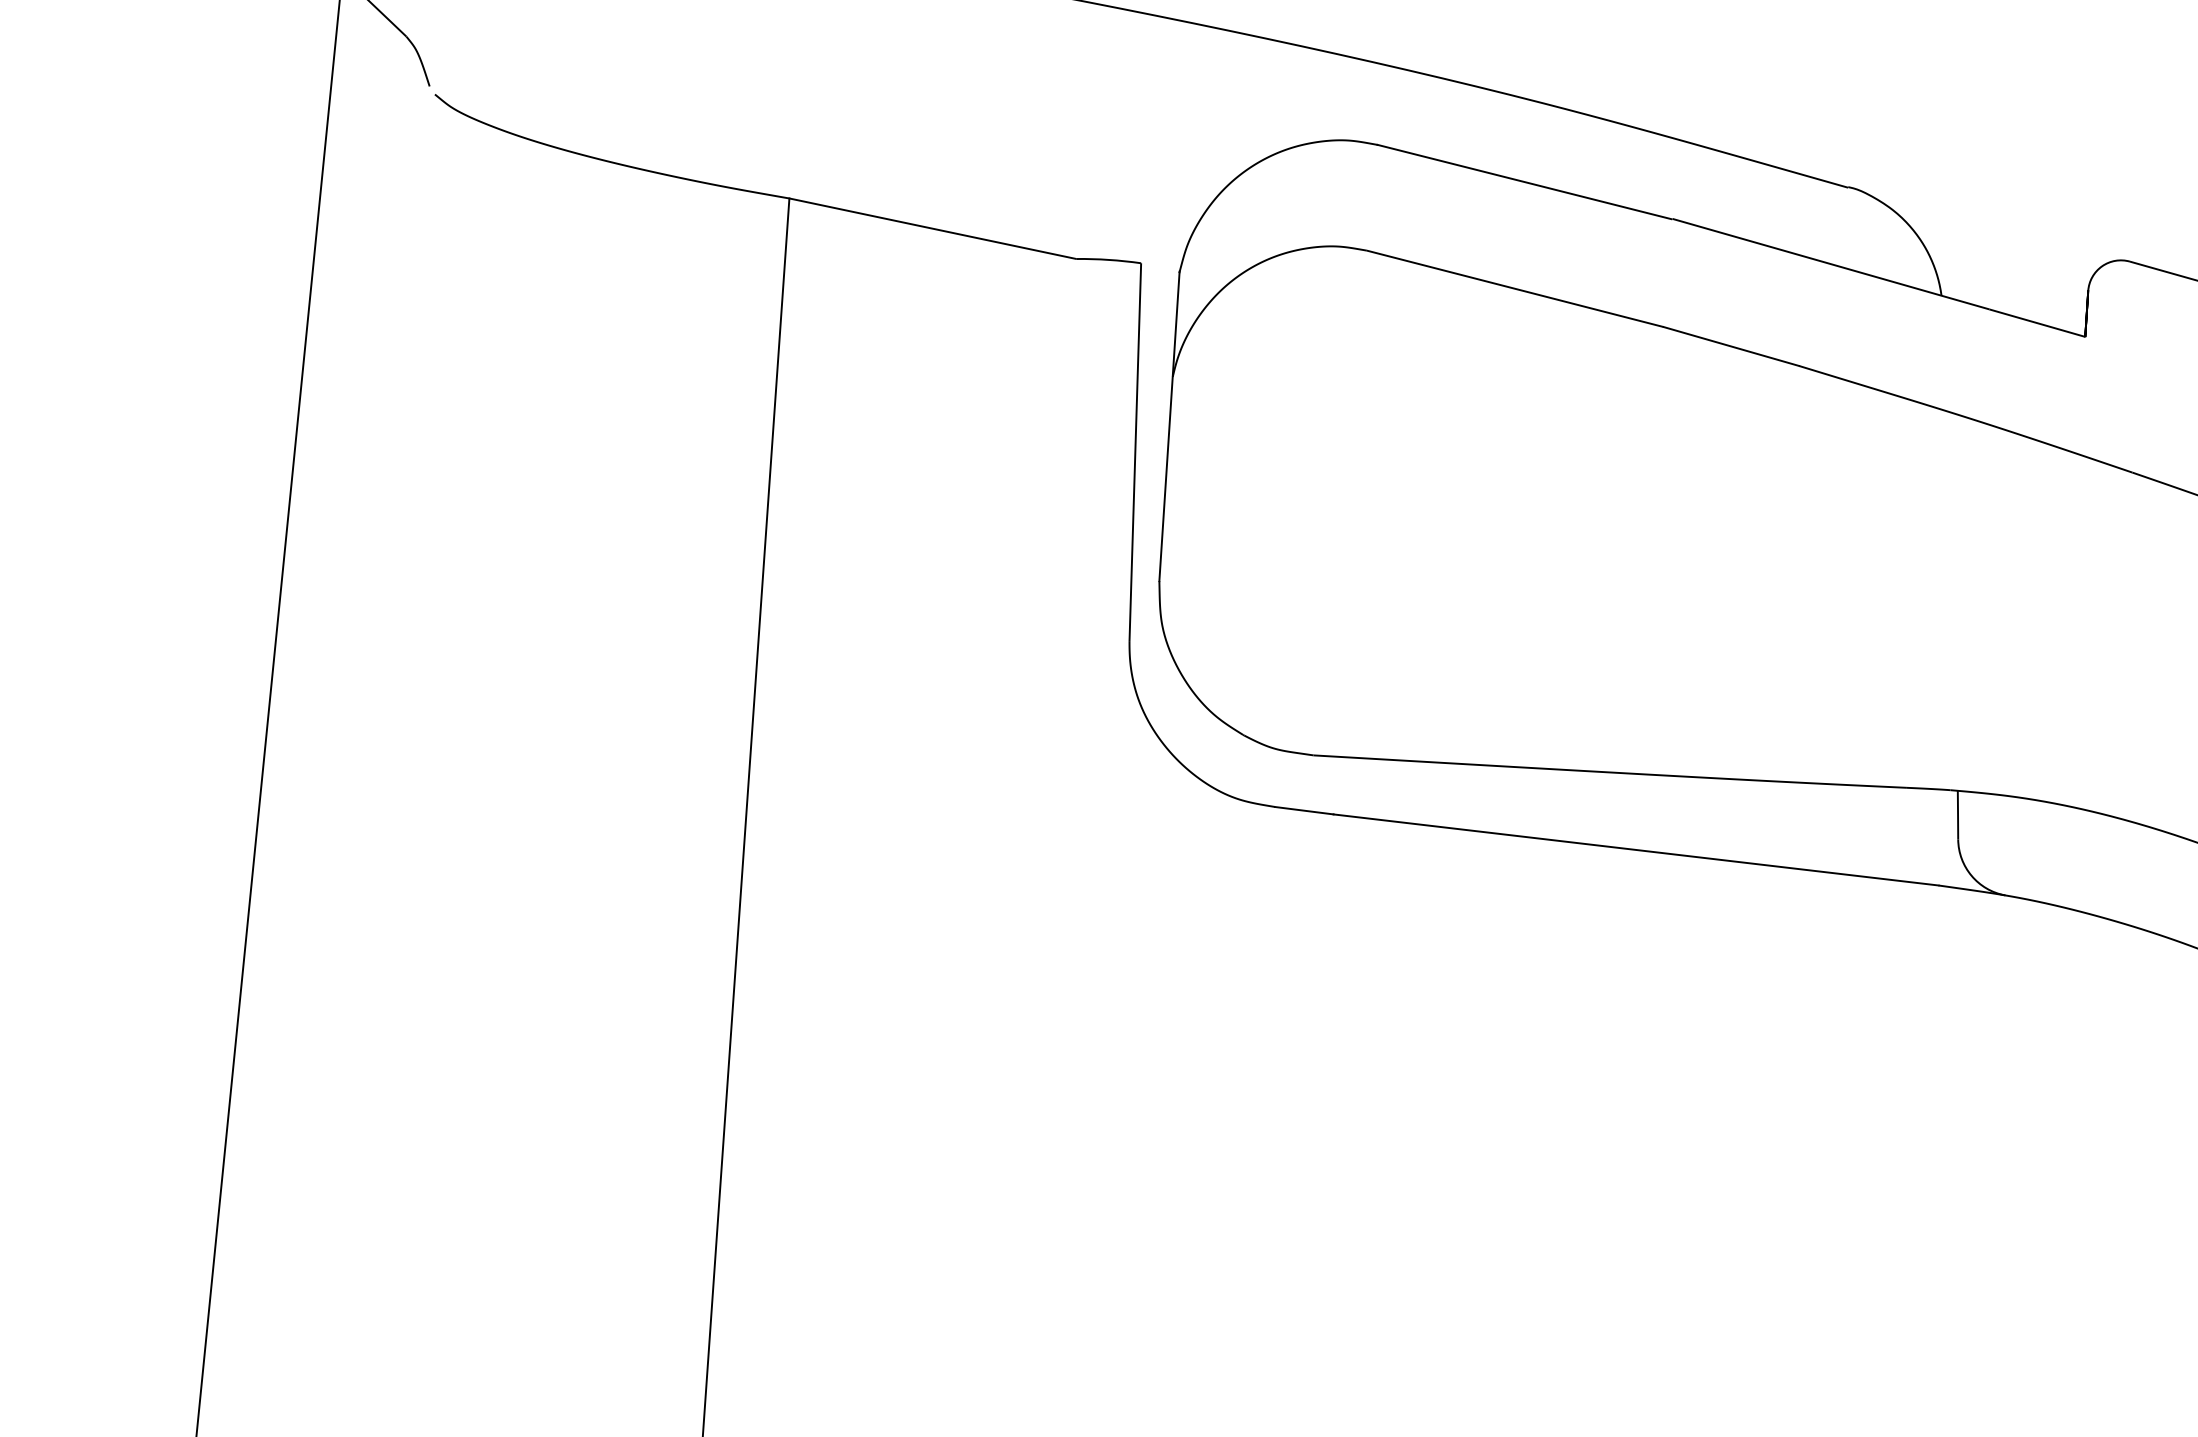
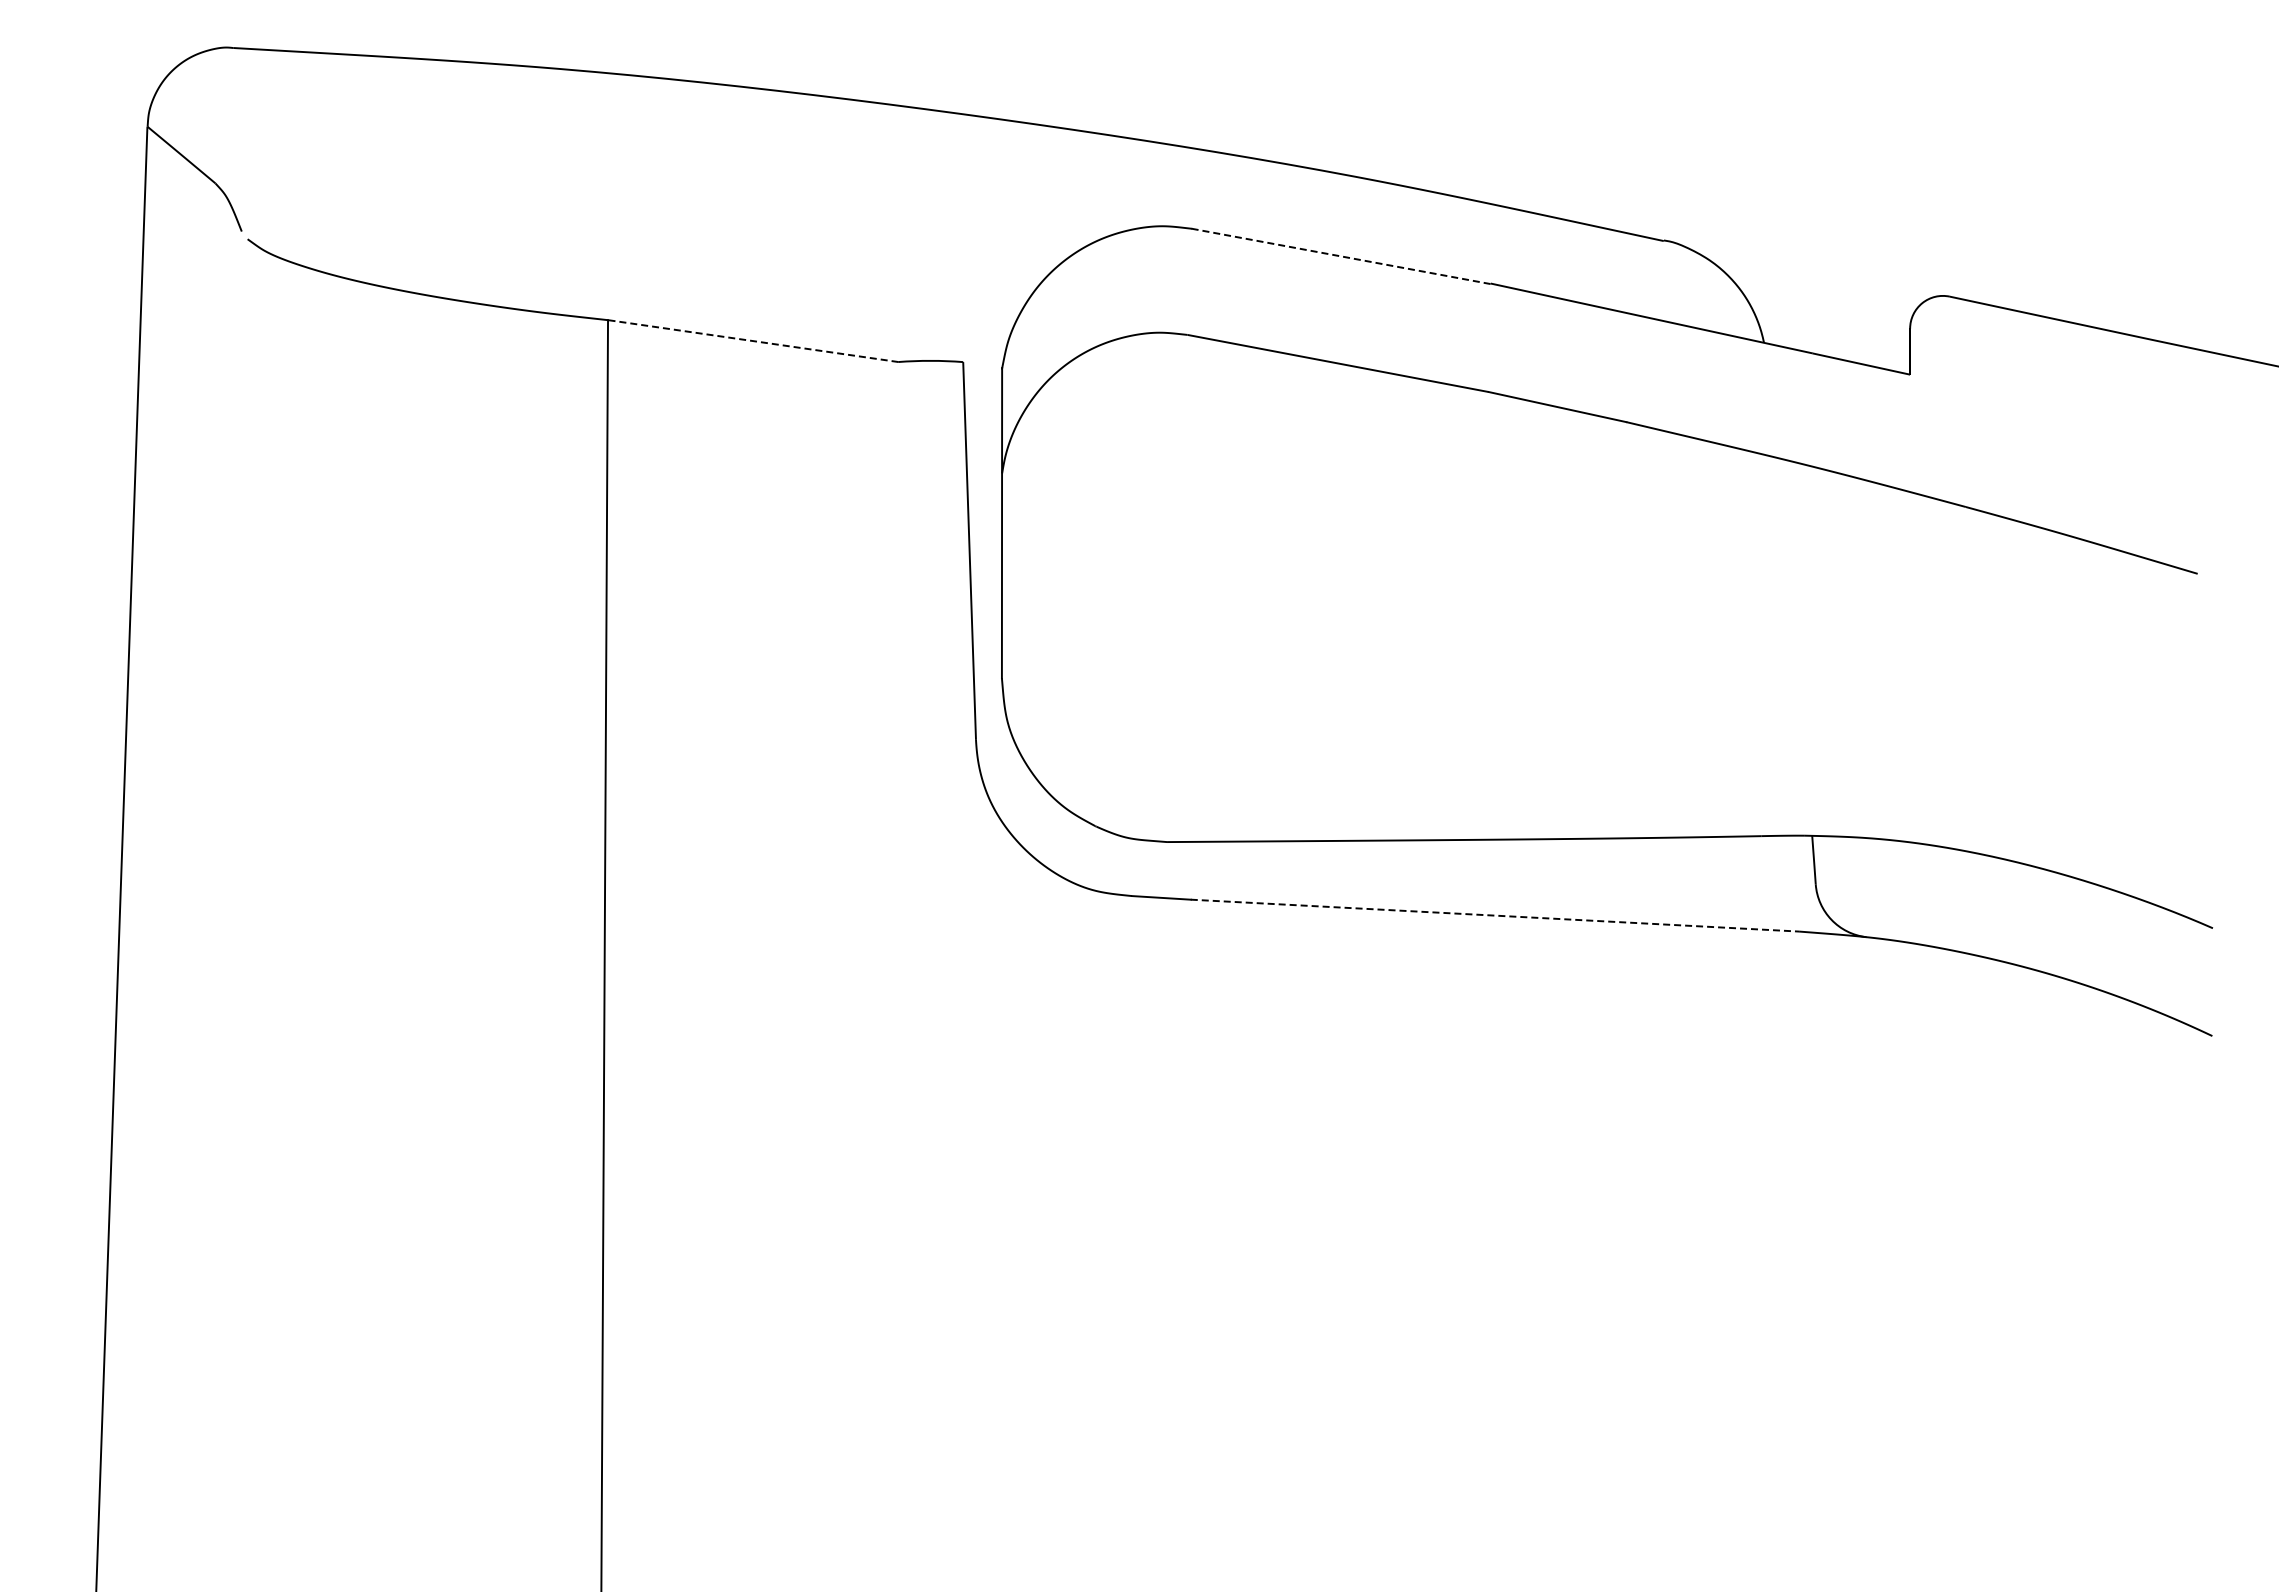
line: (1524, 182) -> (1340, 256), solid -> dashed
line: (933, 229) -> (753, 341), solid -> dashed
line: (1635, 849) -> (1494, 915), solid -> dashed

